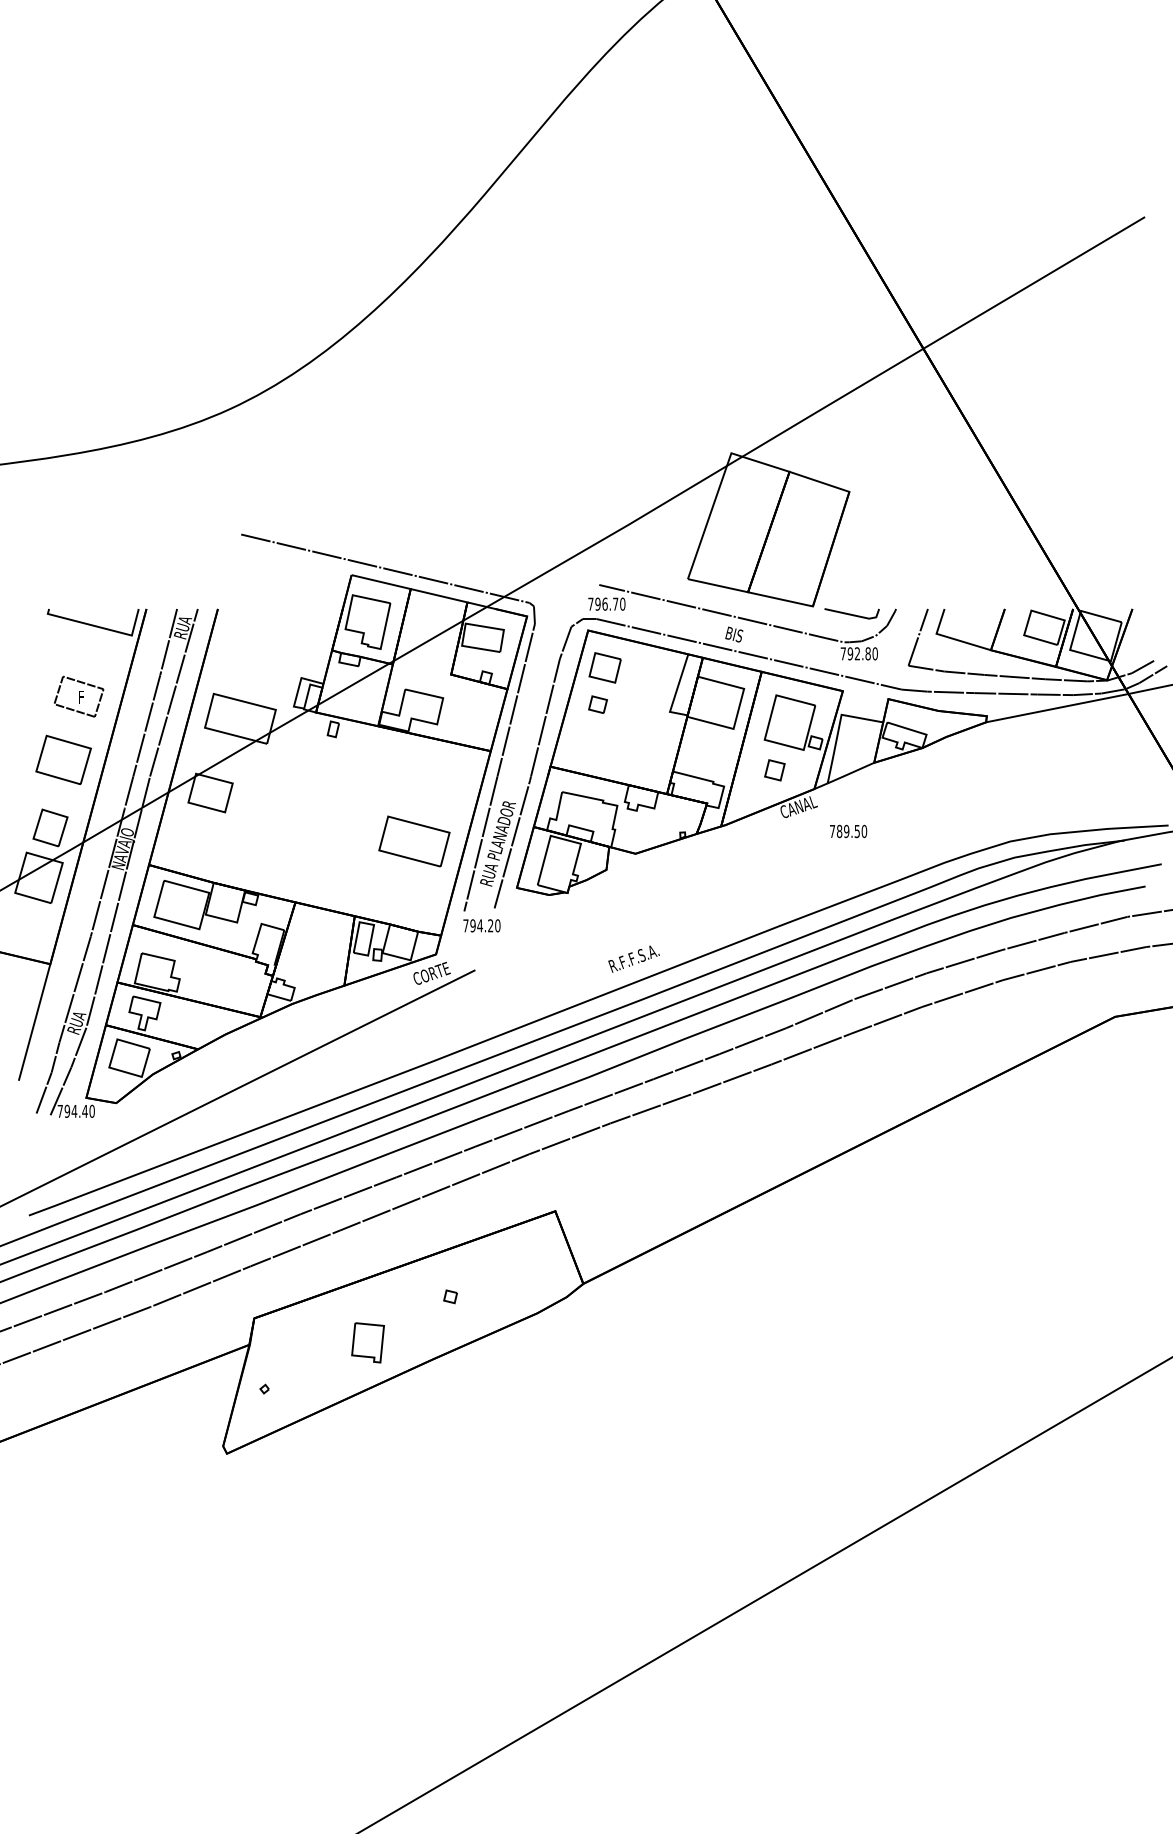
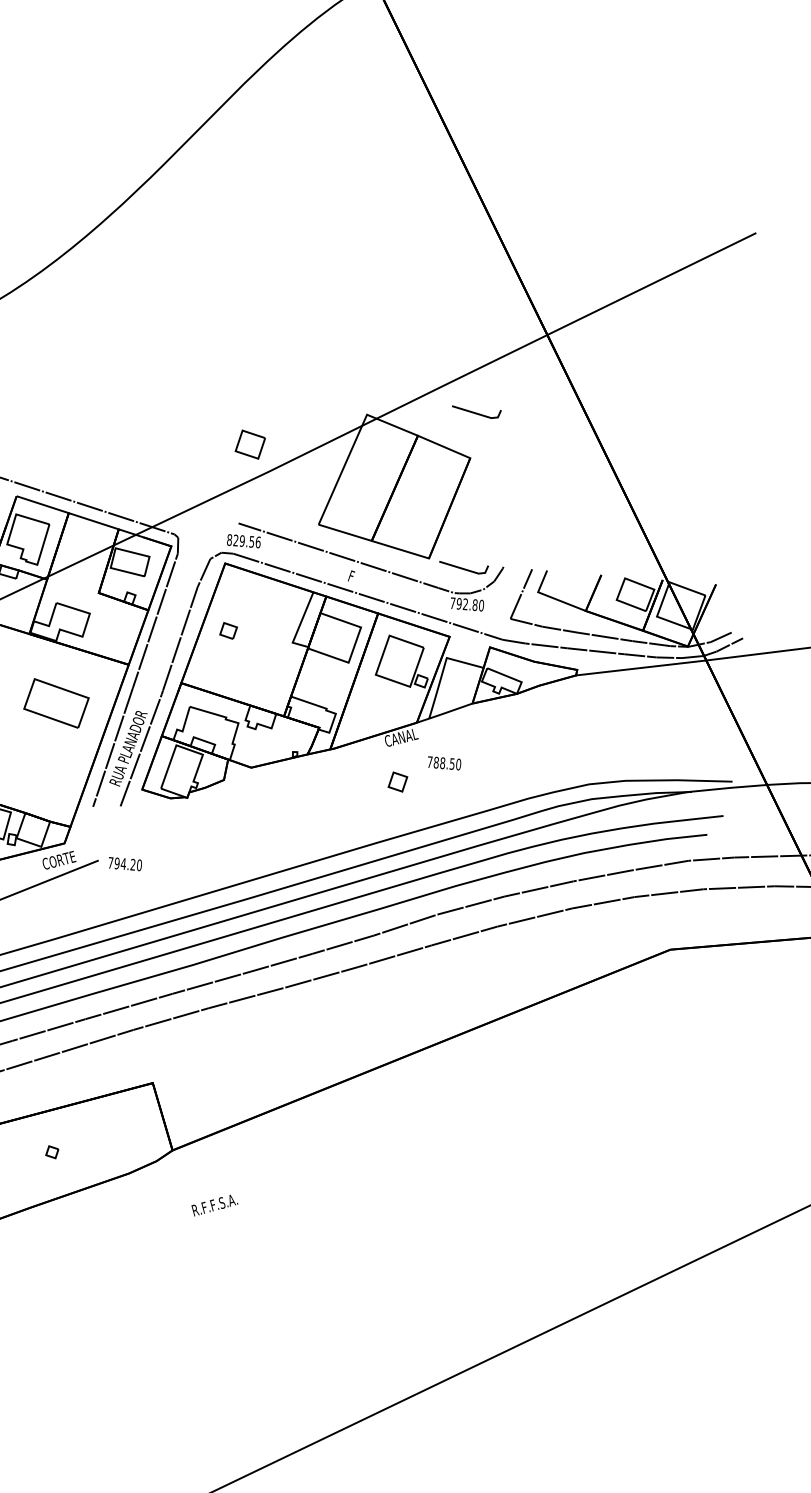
line: (851, 440) -> (475, 412), added
text: (606, 603) -> (243, 540), 796.70 -> 829.56
text: (734, 634) -> (356, 577), BIS -> F
part: (604, 667) -> (249, 444), moved
part: (774, 770) -> (397, 782), moved
text: (846, 831) -> (442, 763), 789.50 -> 788.50
part: (414, 841) -> (56, 703), moved
text: (481, 925) -> (124, 863), moved
text: (633, 958) -> (214, 1205), moved

